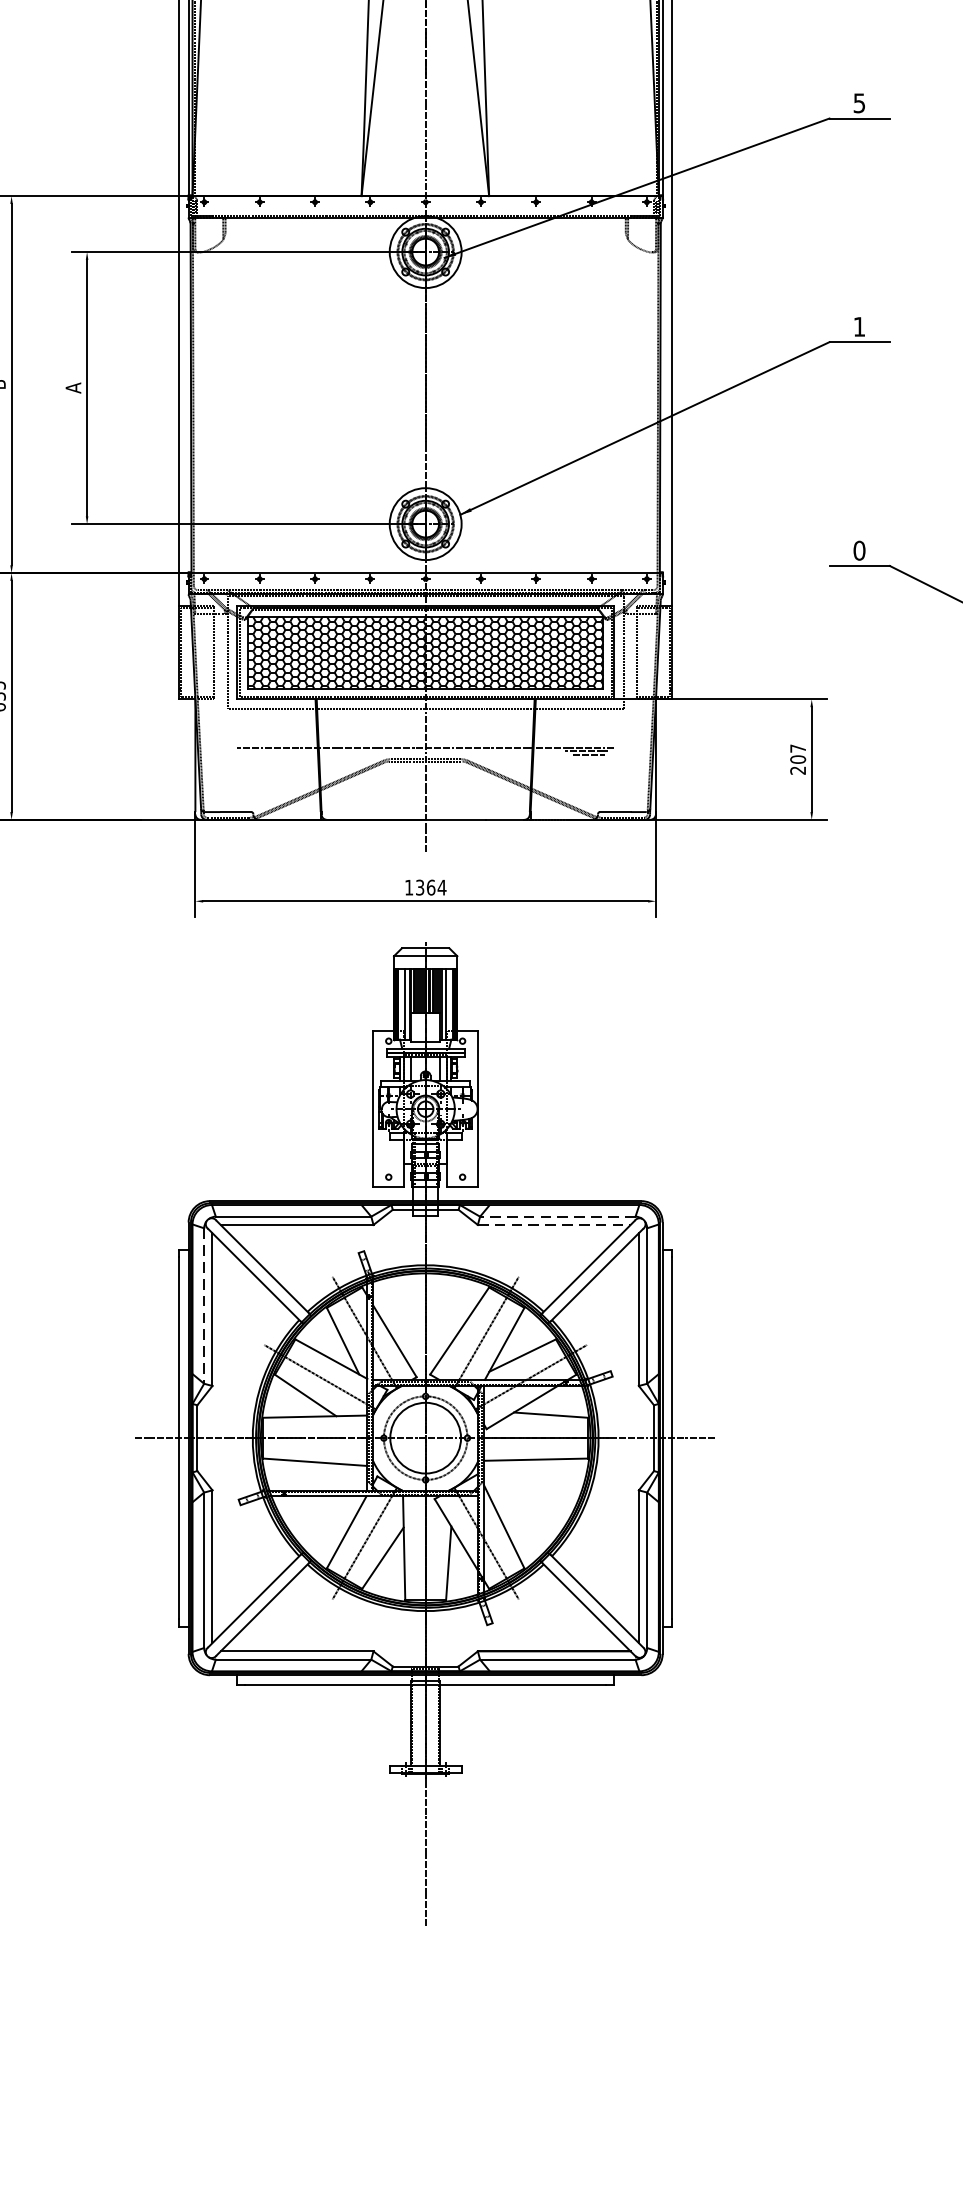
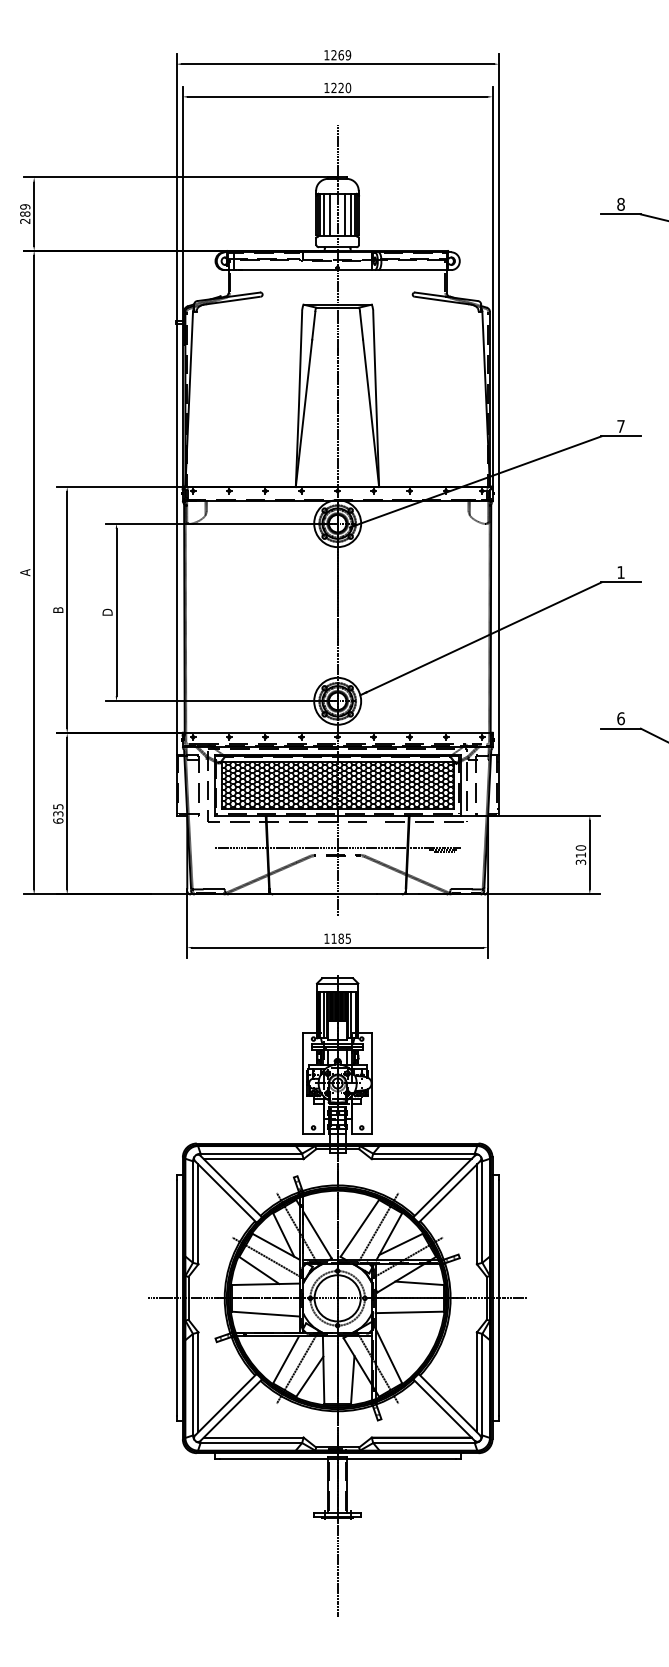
text: (858, 103) -> (620, 426), 5 -> 7
text: (73, 388) -> (107, 612), A -> D
text: (858, 550) -> (620, 718), 0 -> 6
text: (797, 758) -> (580, 854), 207 -> 310
text: (431, 887) -> (341, 938), 1364 -> 1185
line: (557, 1216) -> (423, 1153), dashed -> solid
line: (554, 1225) -> (421, 1159), dashed -> solid
line: (204, 1306) -> (193, 1212), dashed -> solid

